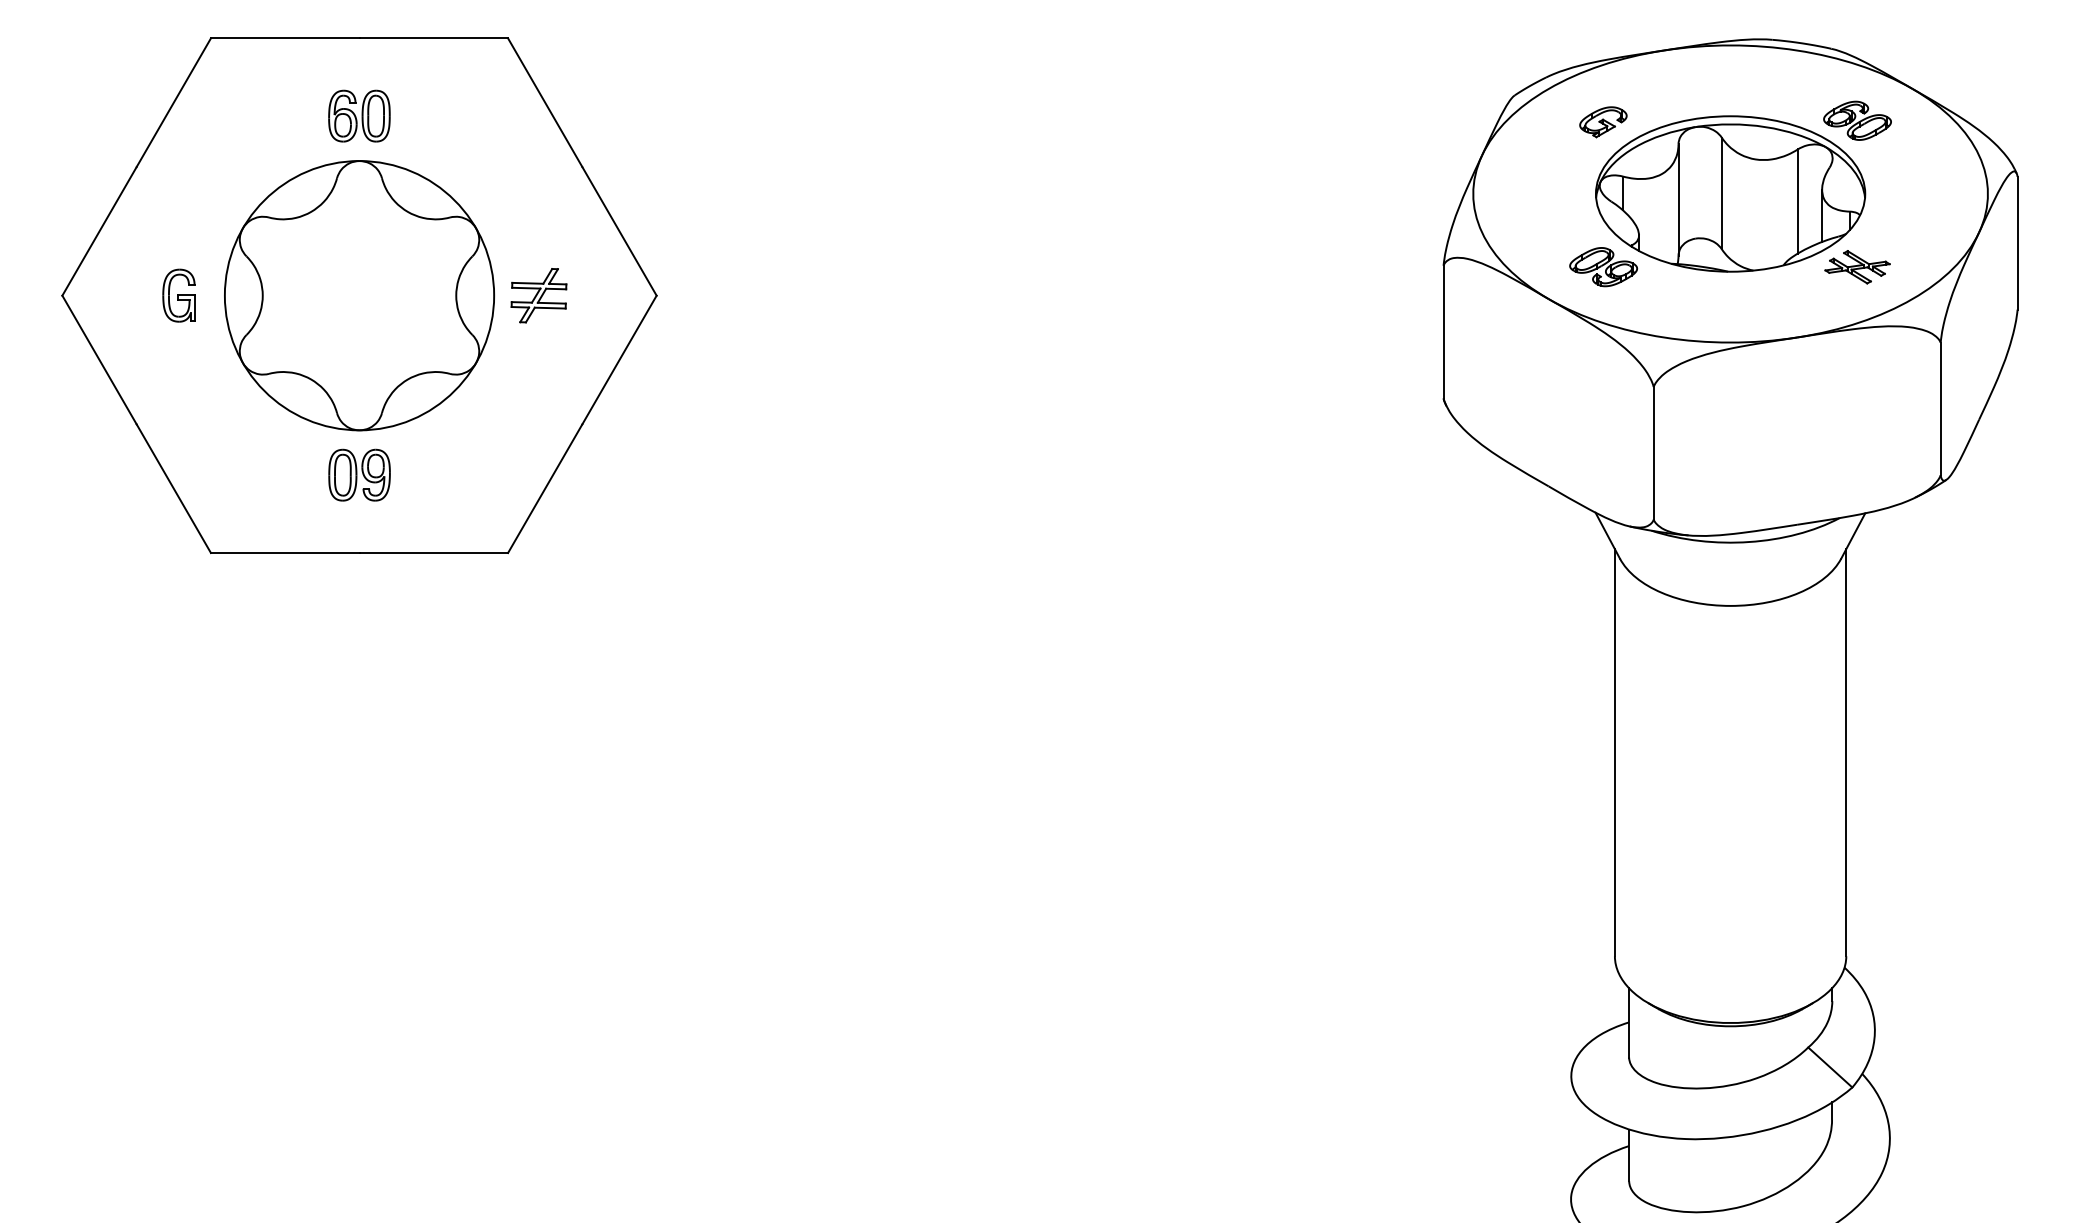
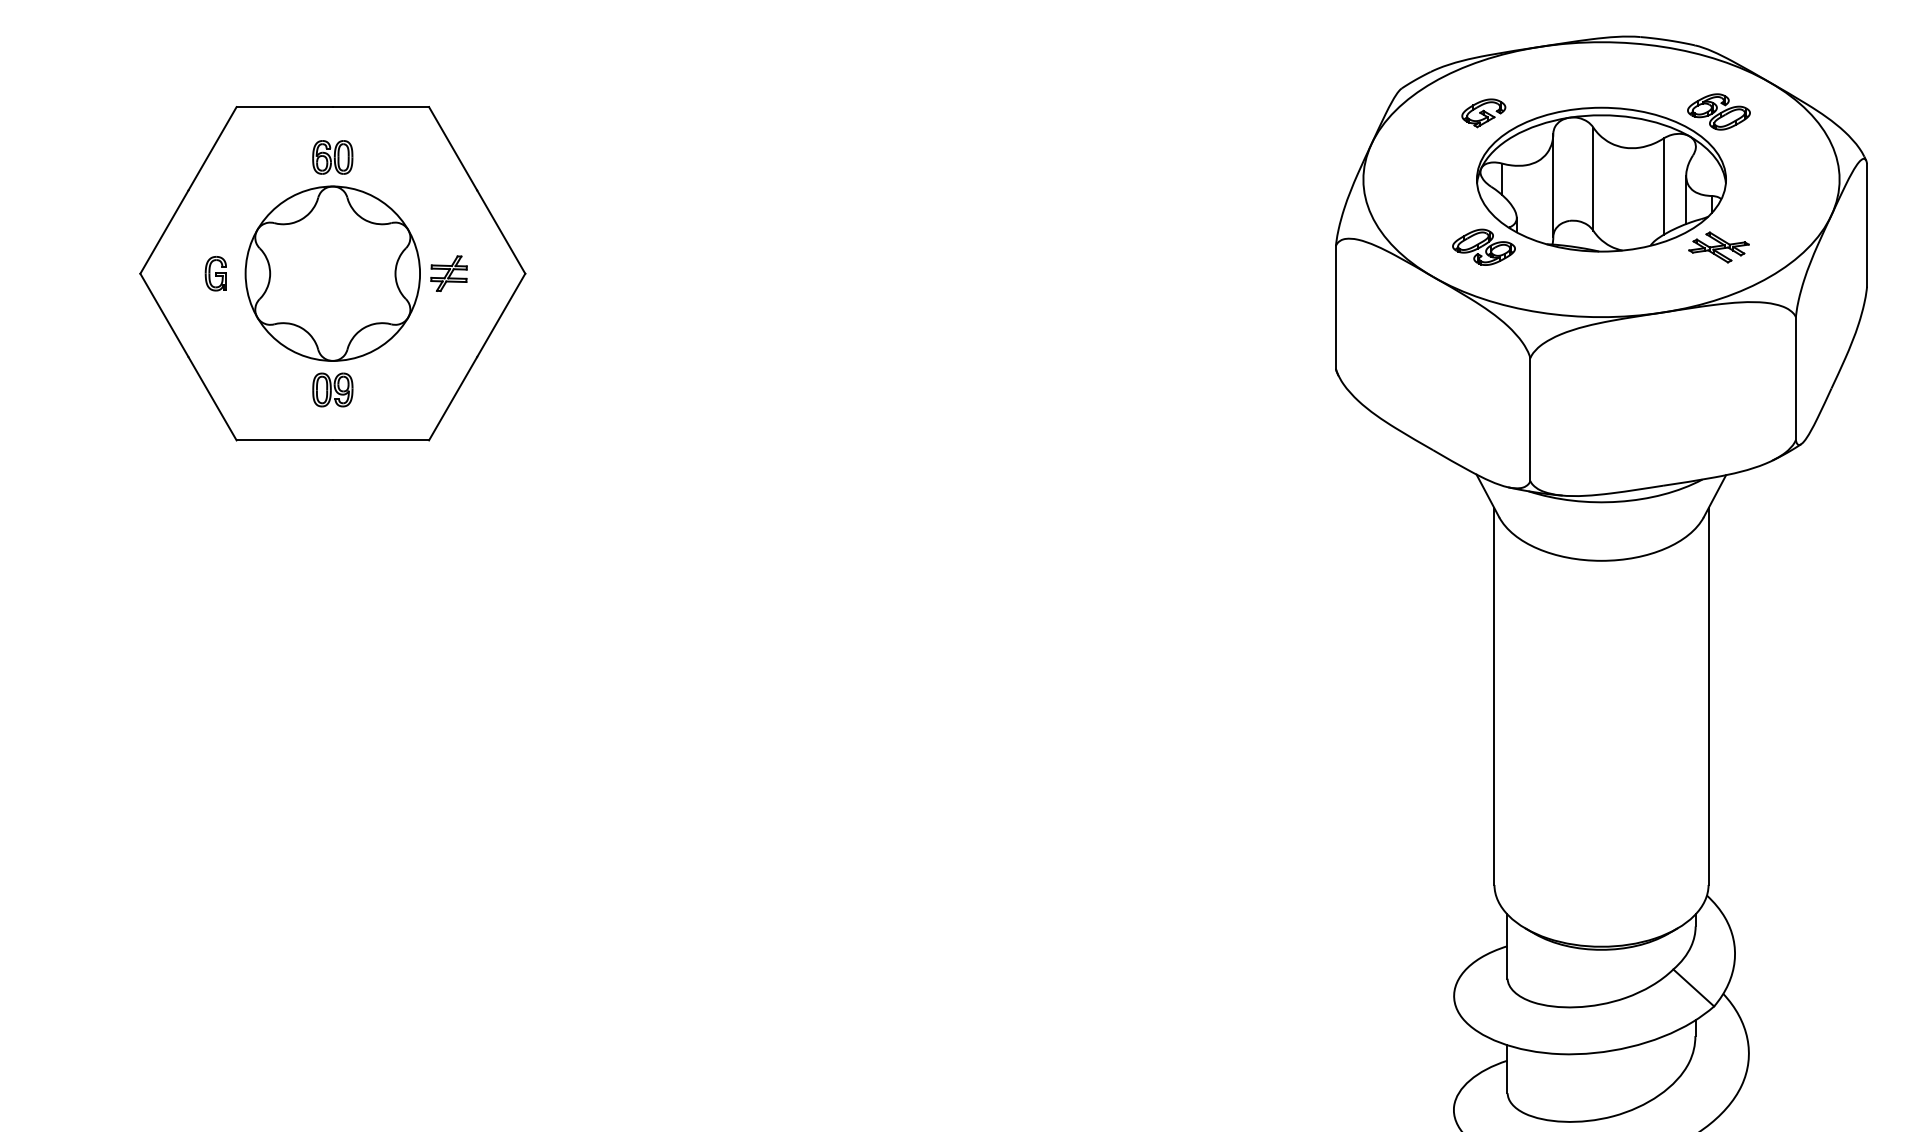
part: (359, 295) -> (332, 273), size x0.7

